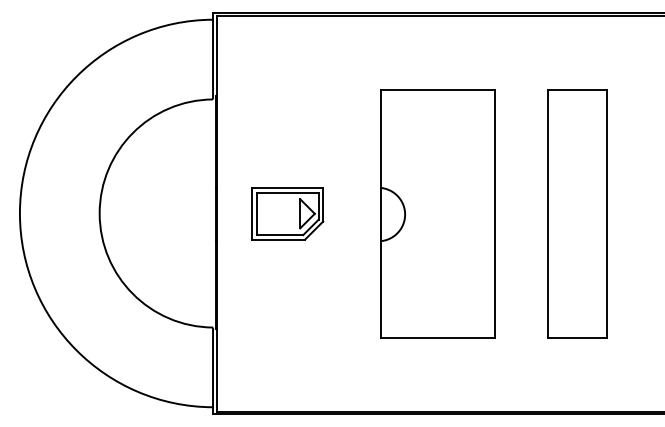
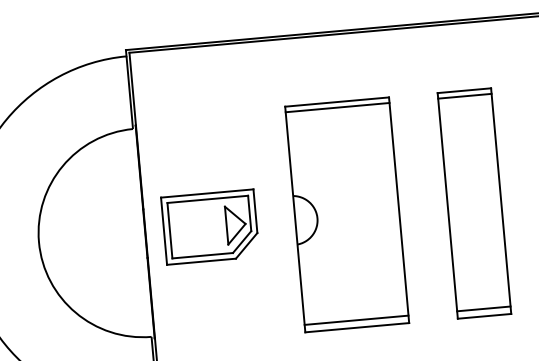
line: (437, 96) -> (337, 108), added
line: (577, 96) -> (464, 96), added
part: (287, 213) -> (210, 226), size x1.43
line: (437, 329) -> (356, 320), added
line: (577, 329) -> (483, 309), added

